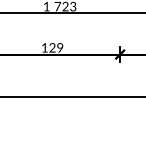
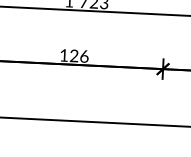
text: (60, 47) -> (84, 55), 129 -> 126

